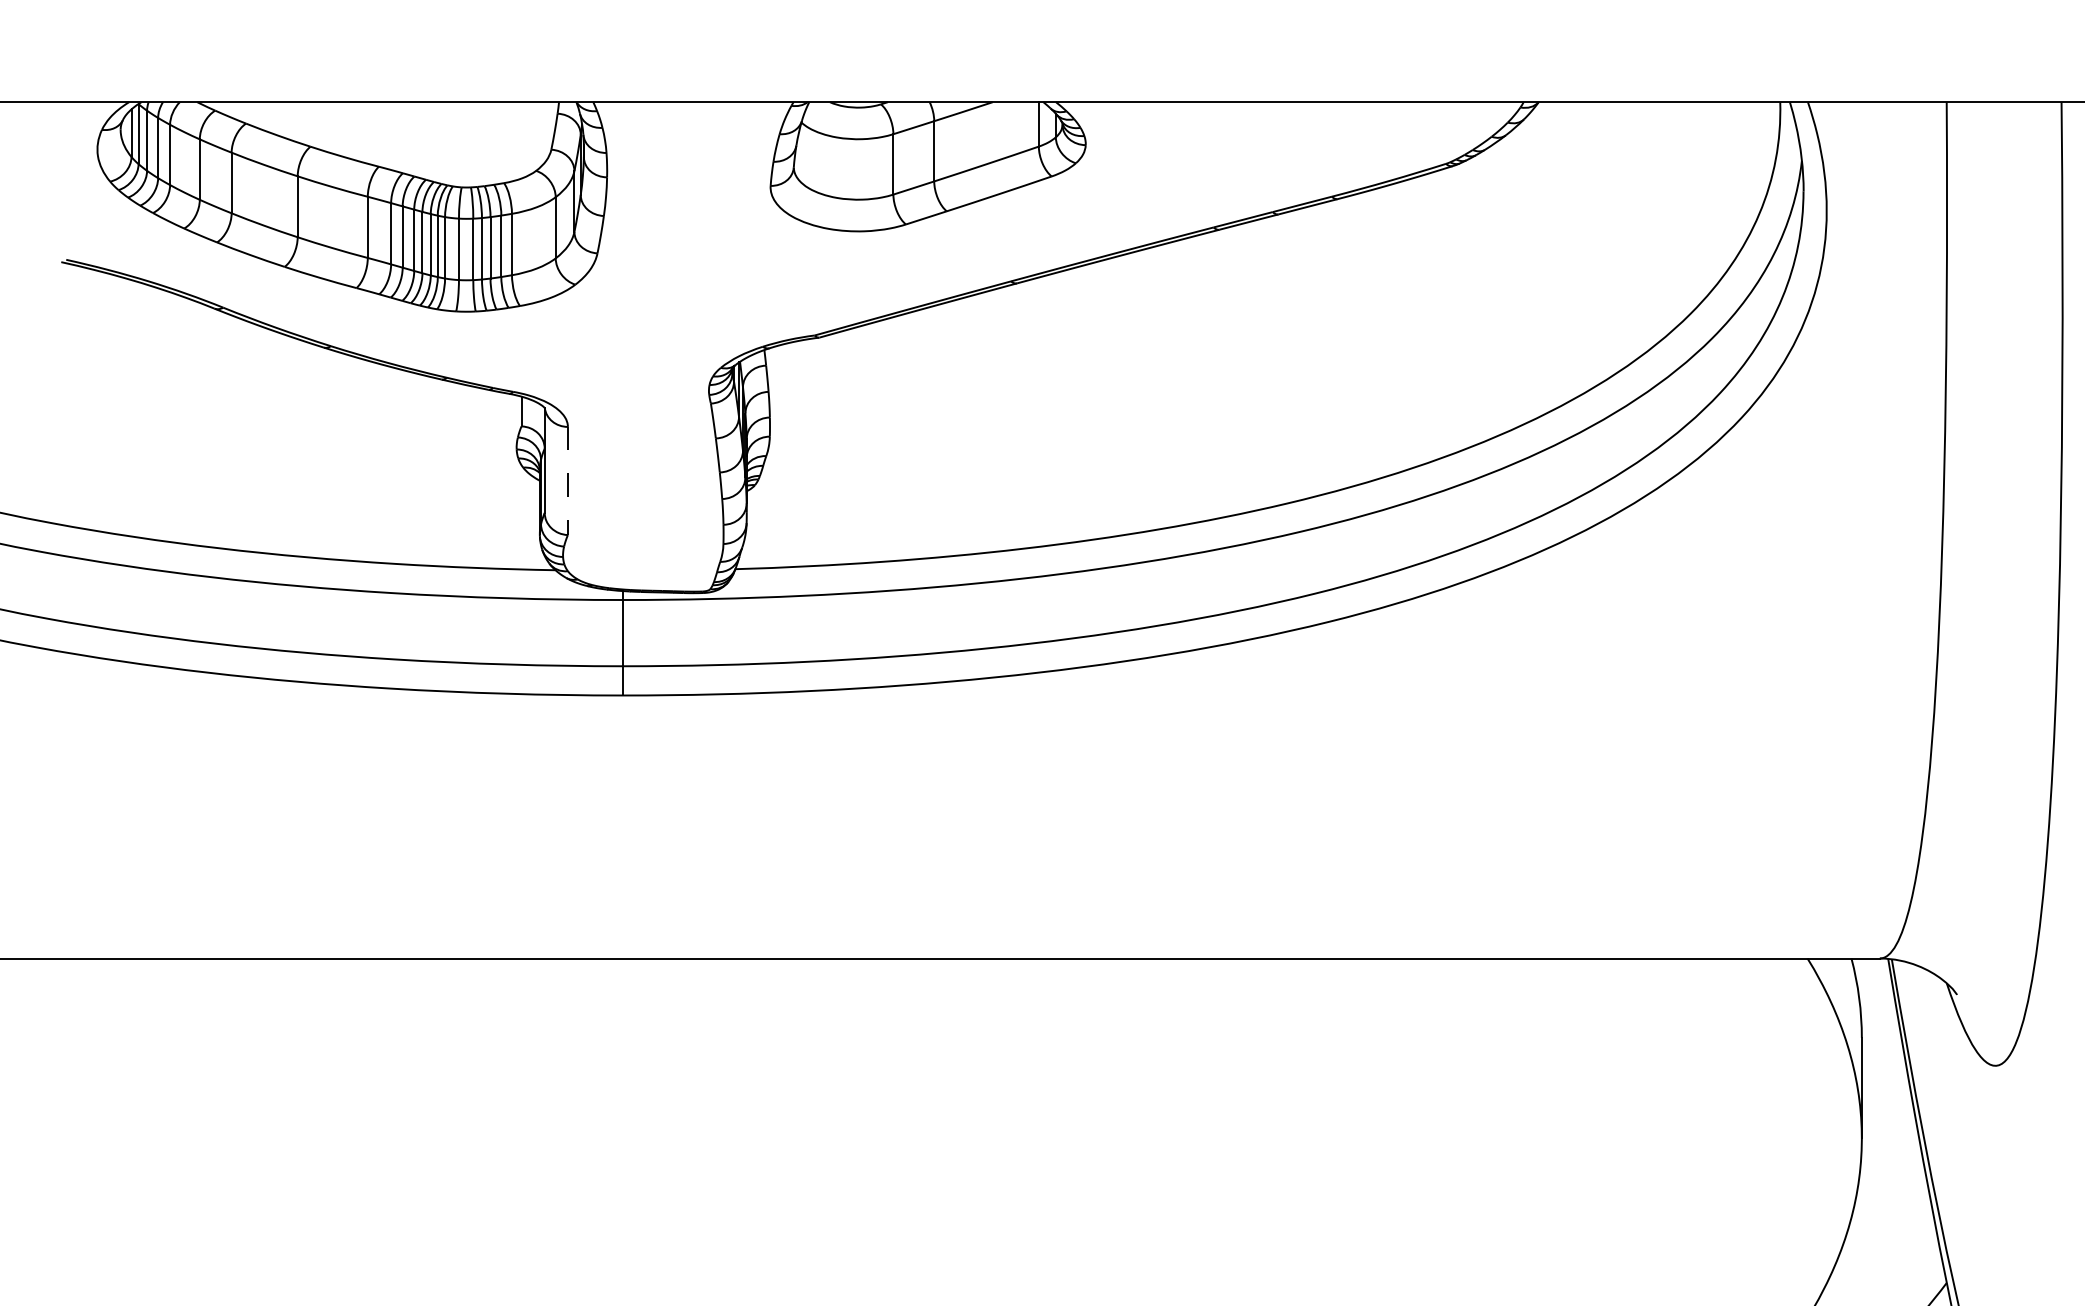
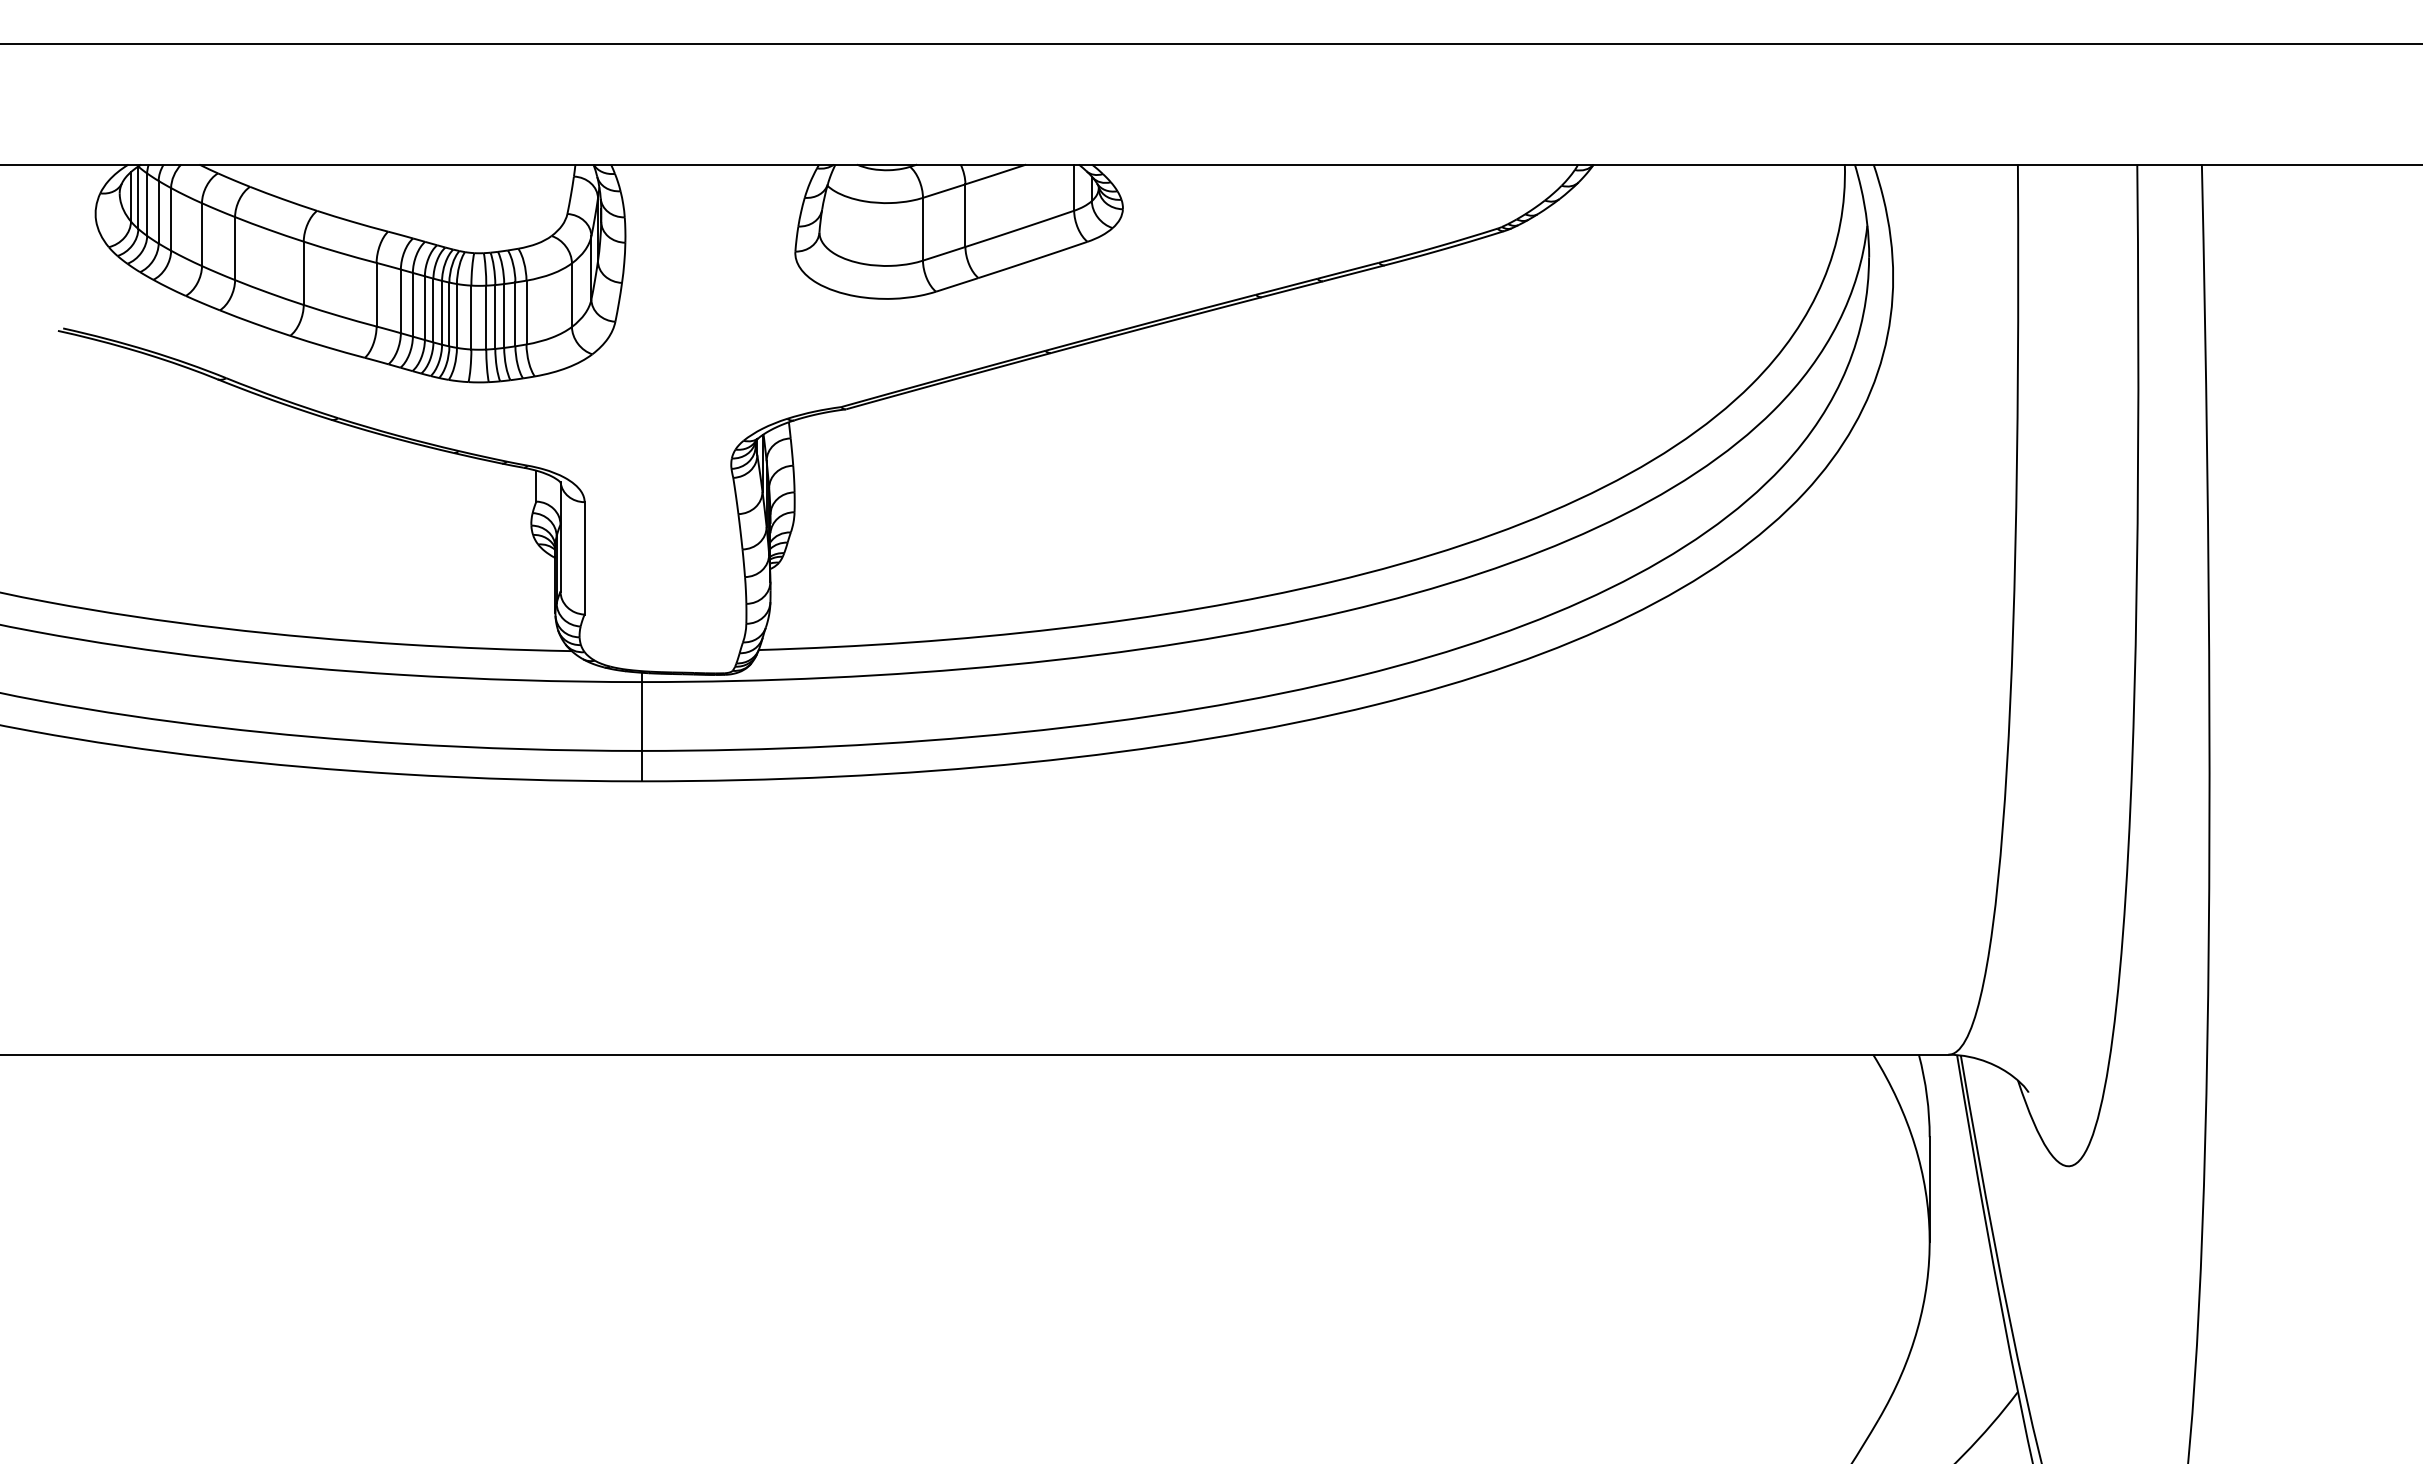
line: (567, 481) -> (584, 558), dashed -> solid

